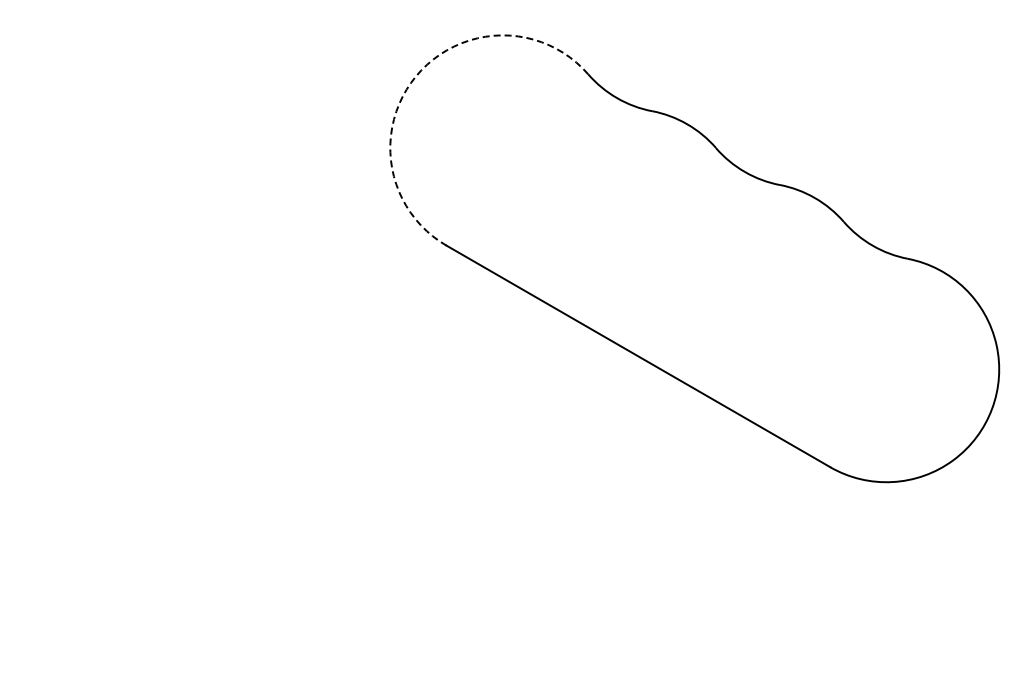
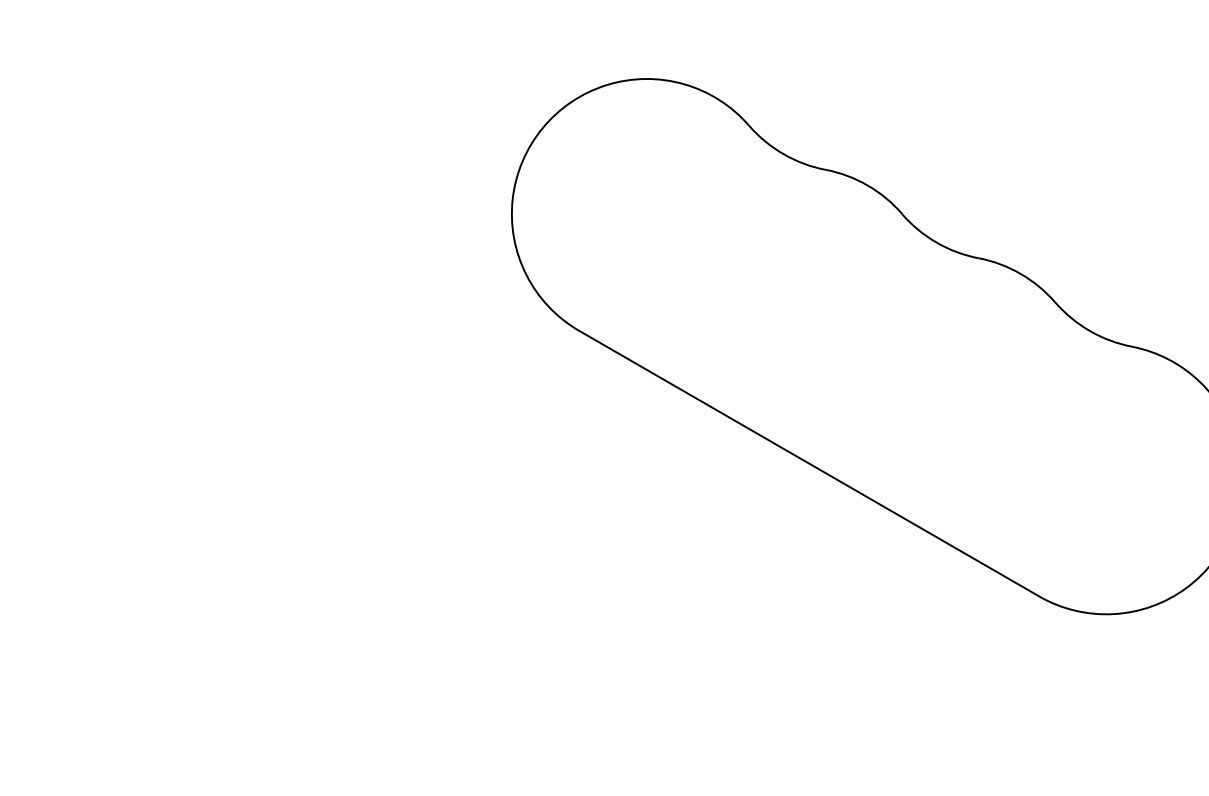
arc: (416, 76) -> (543, 128), dashed -> solid

